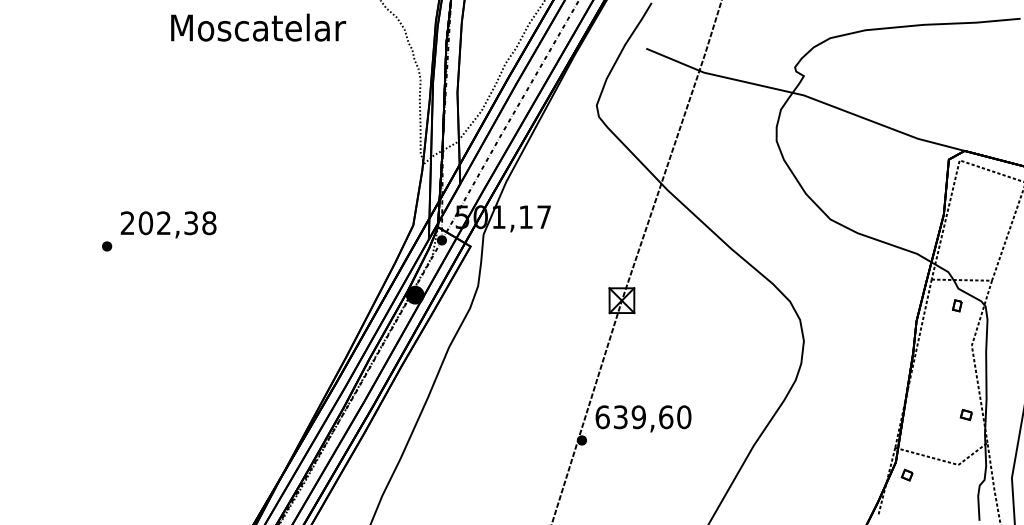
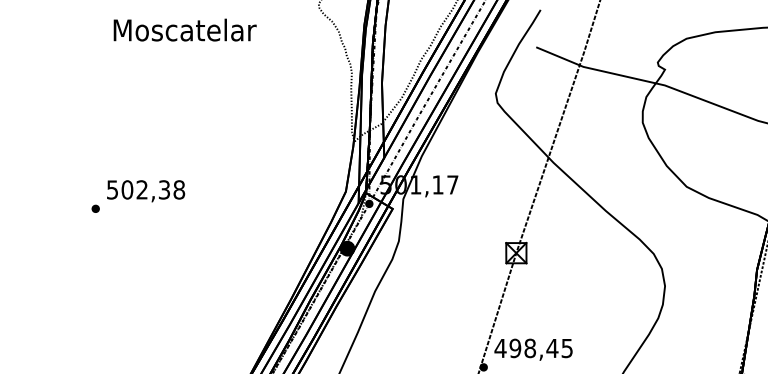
text: (258, 27) -> (185, 29), moved
text: (127, 223) -> (112, 190), 202,38 -> 502,38
text: (643, 417) -> (533, 348), 639,60 -> 498,45

